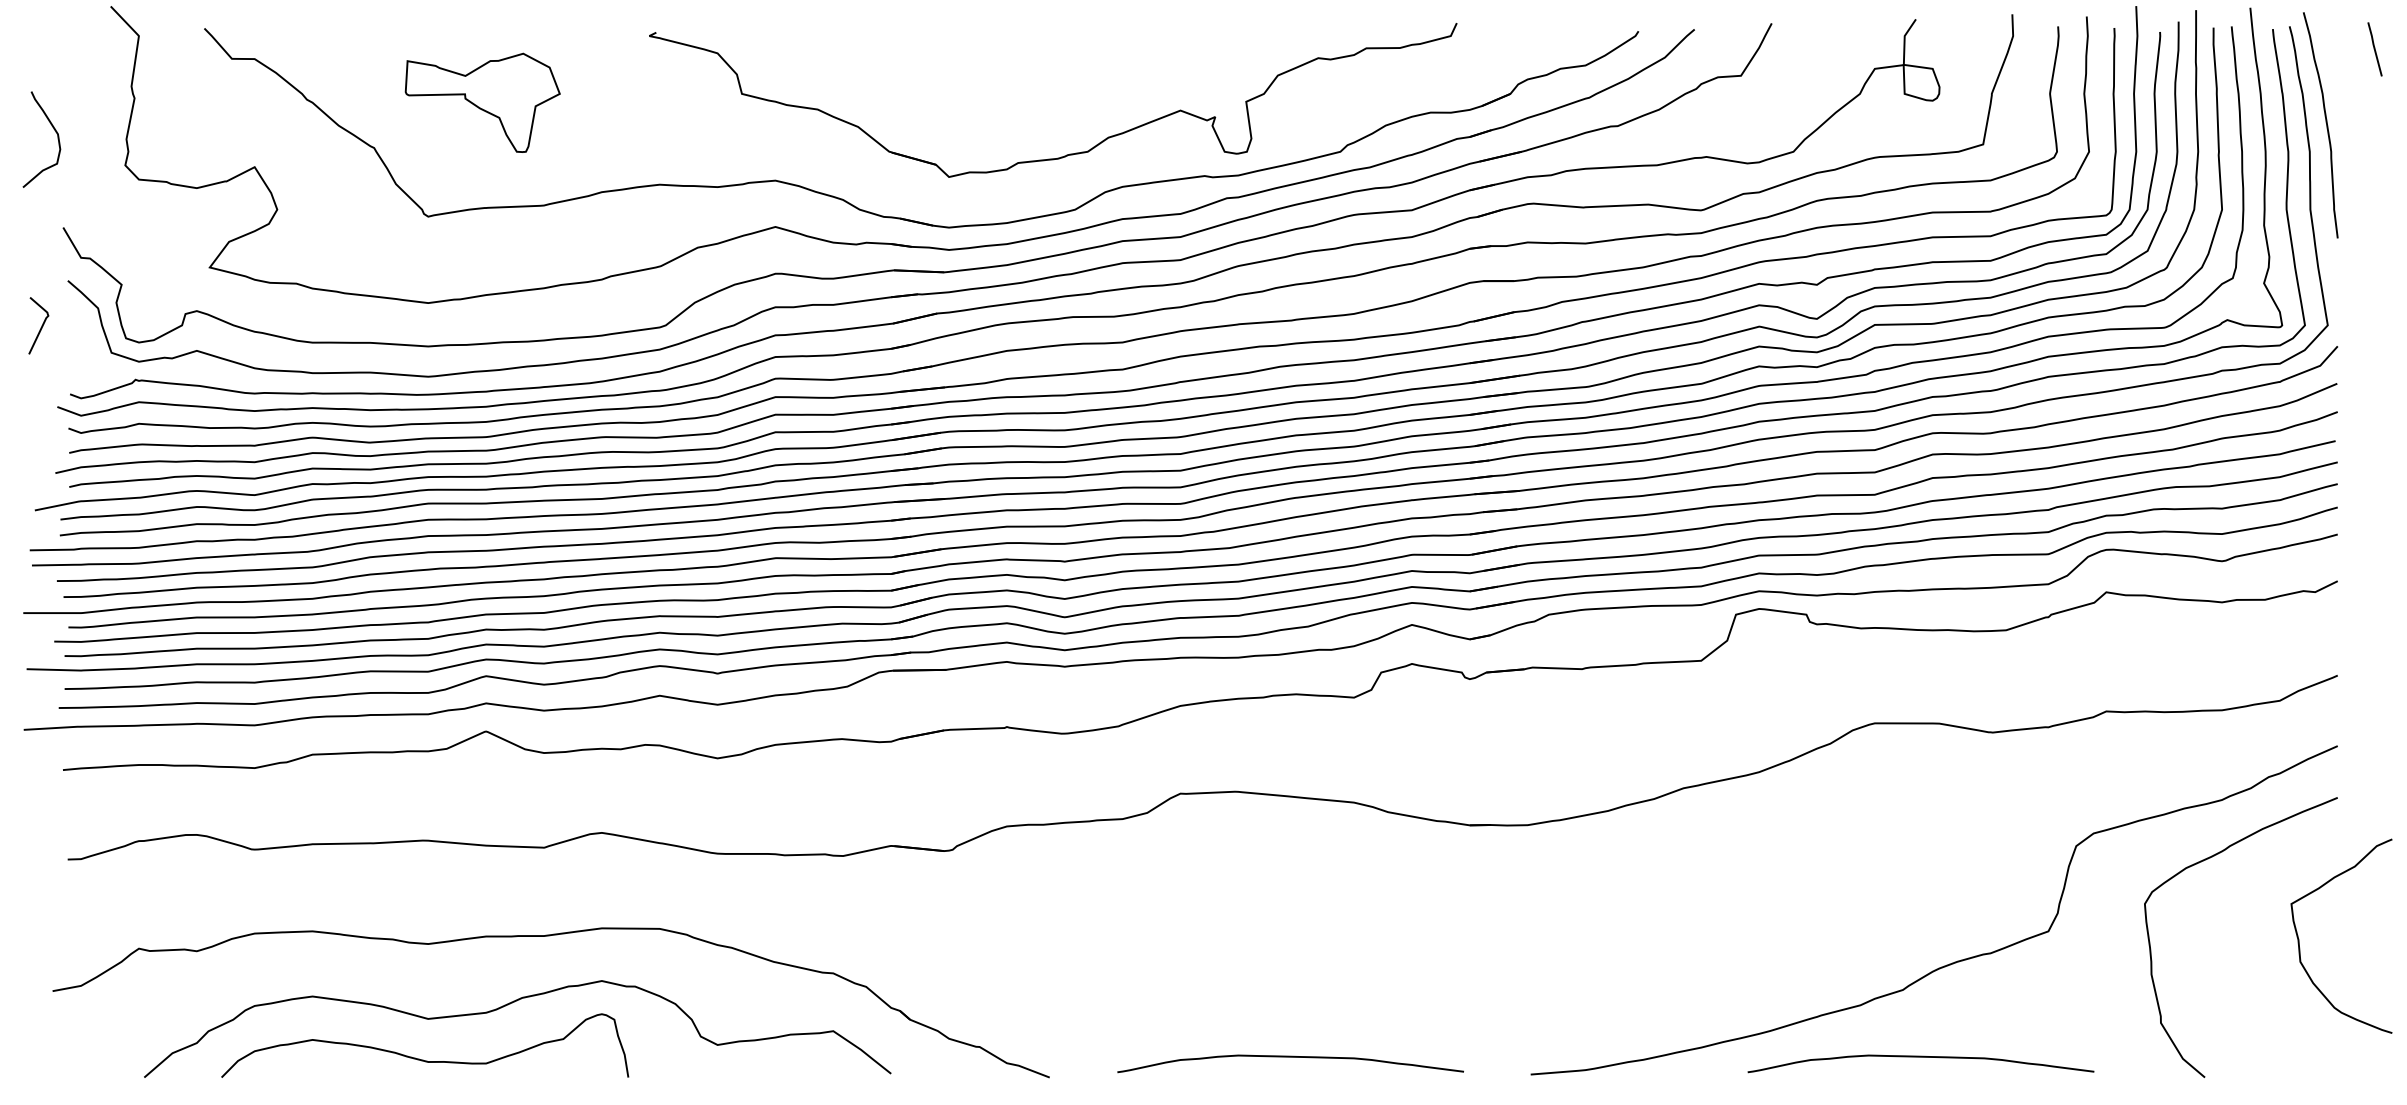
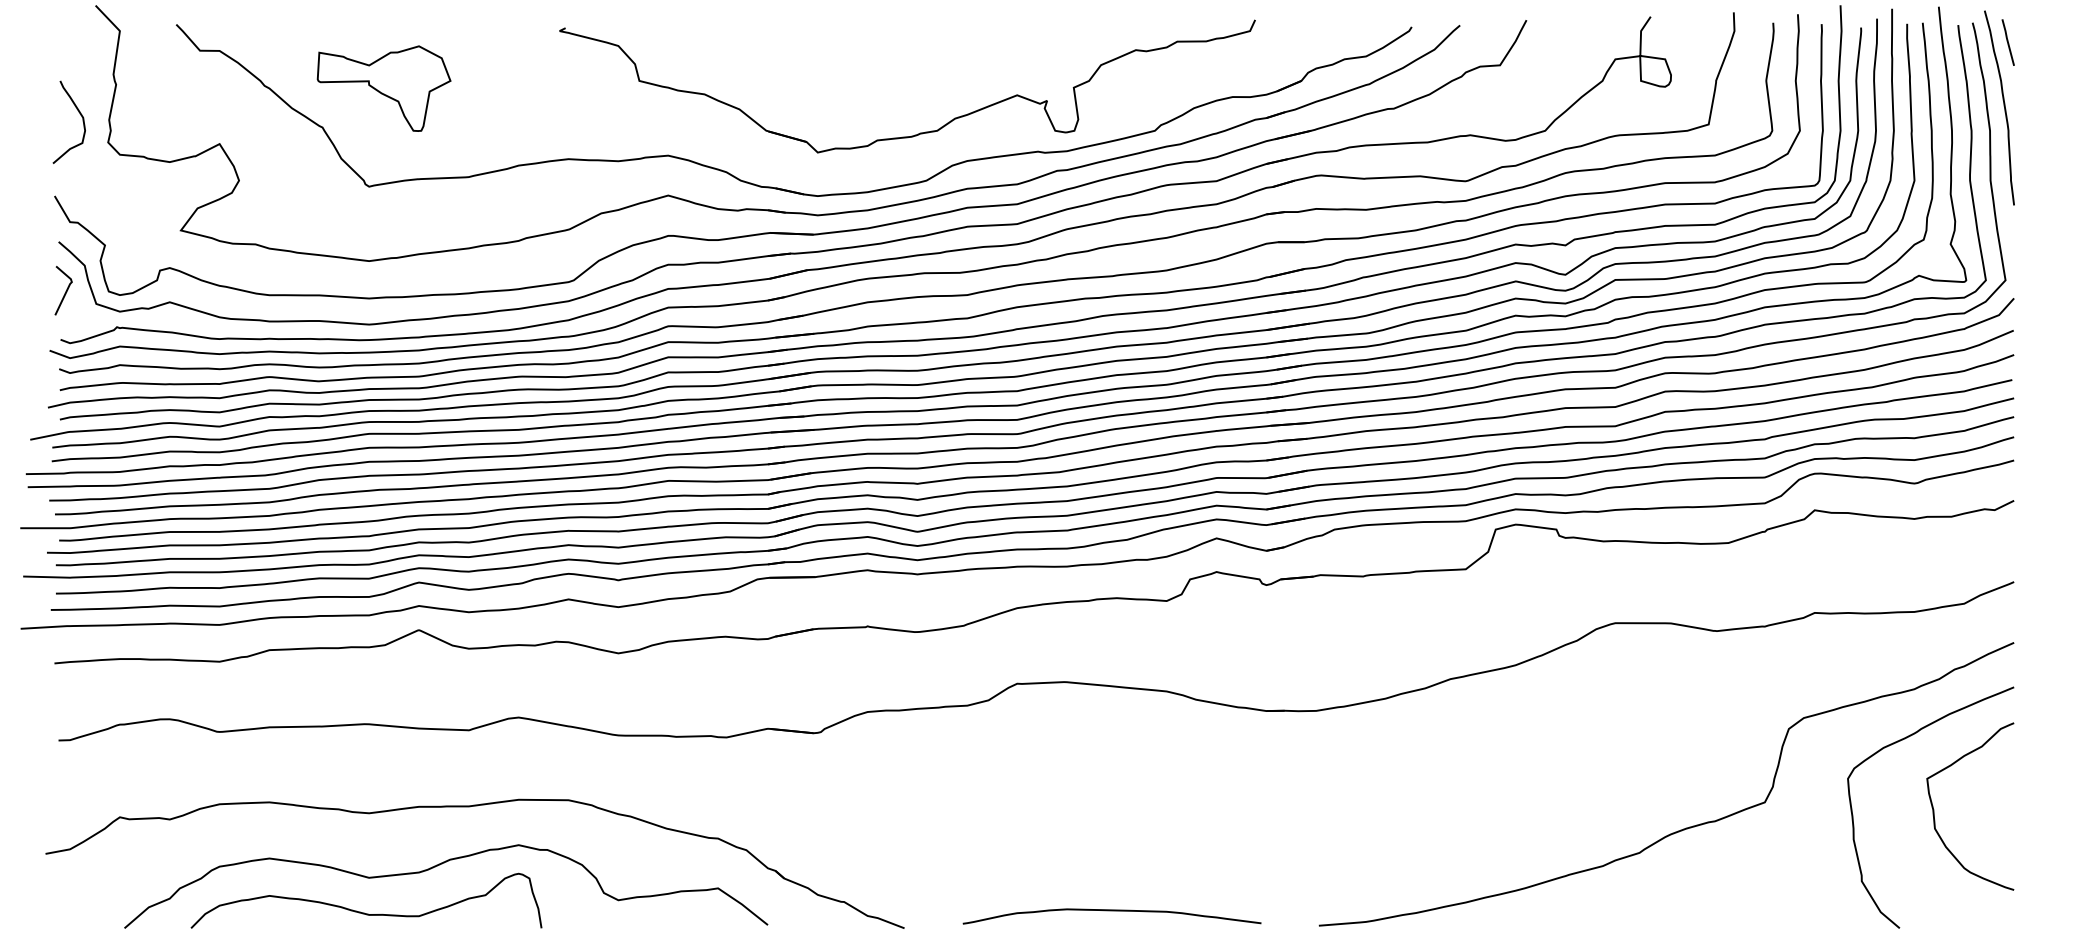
line: (2374, 49) -> (2007, 42), moved
part: (482, 102) -> (383, 88), moved
curve: (54, 131) -> (80, 115), moved
curve: (40, 326) -> (65, 291), moved
curve: (2299, 939) -> (1934, 809), moved
curve: (1920, 1058) -> (1654, 911), removed

